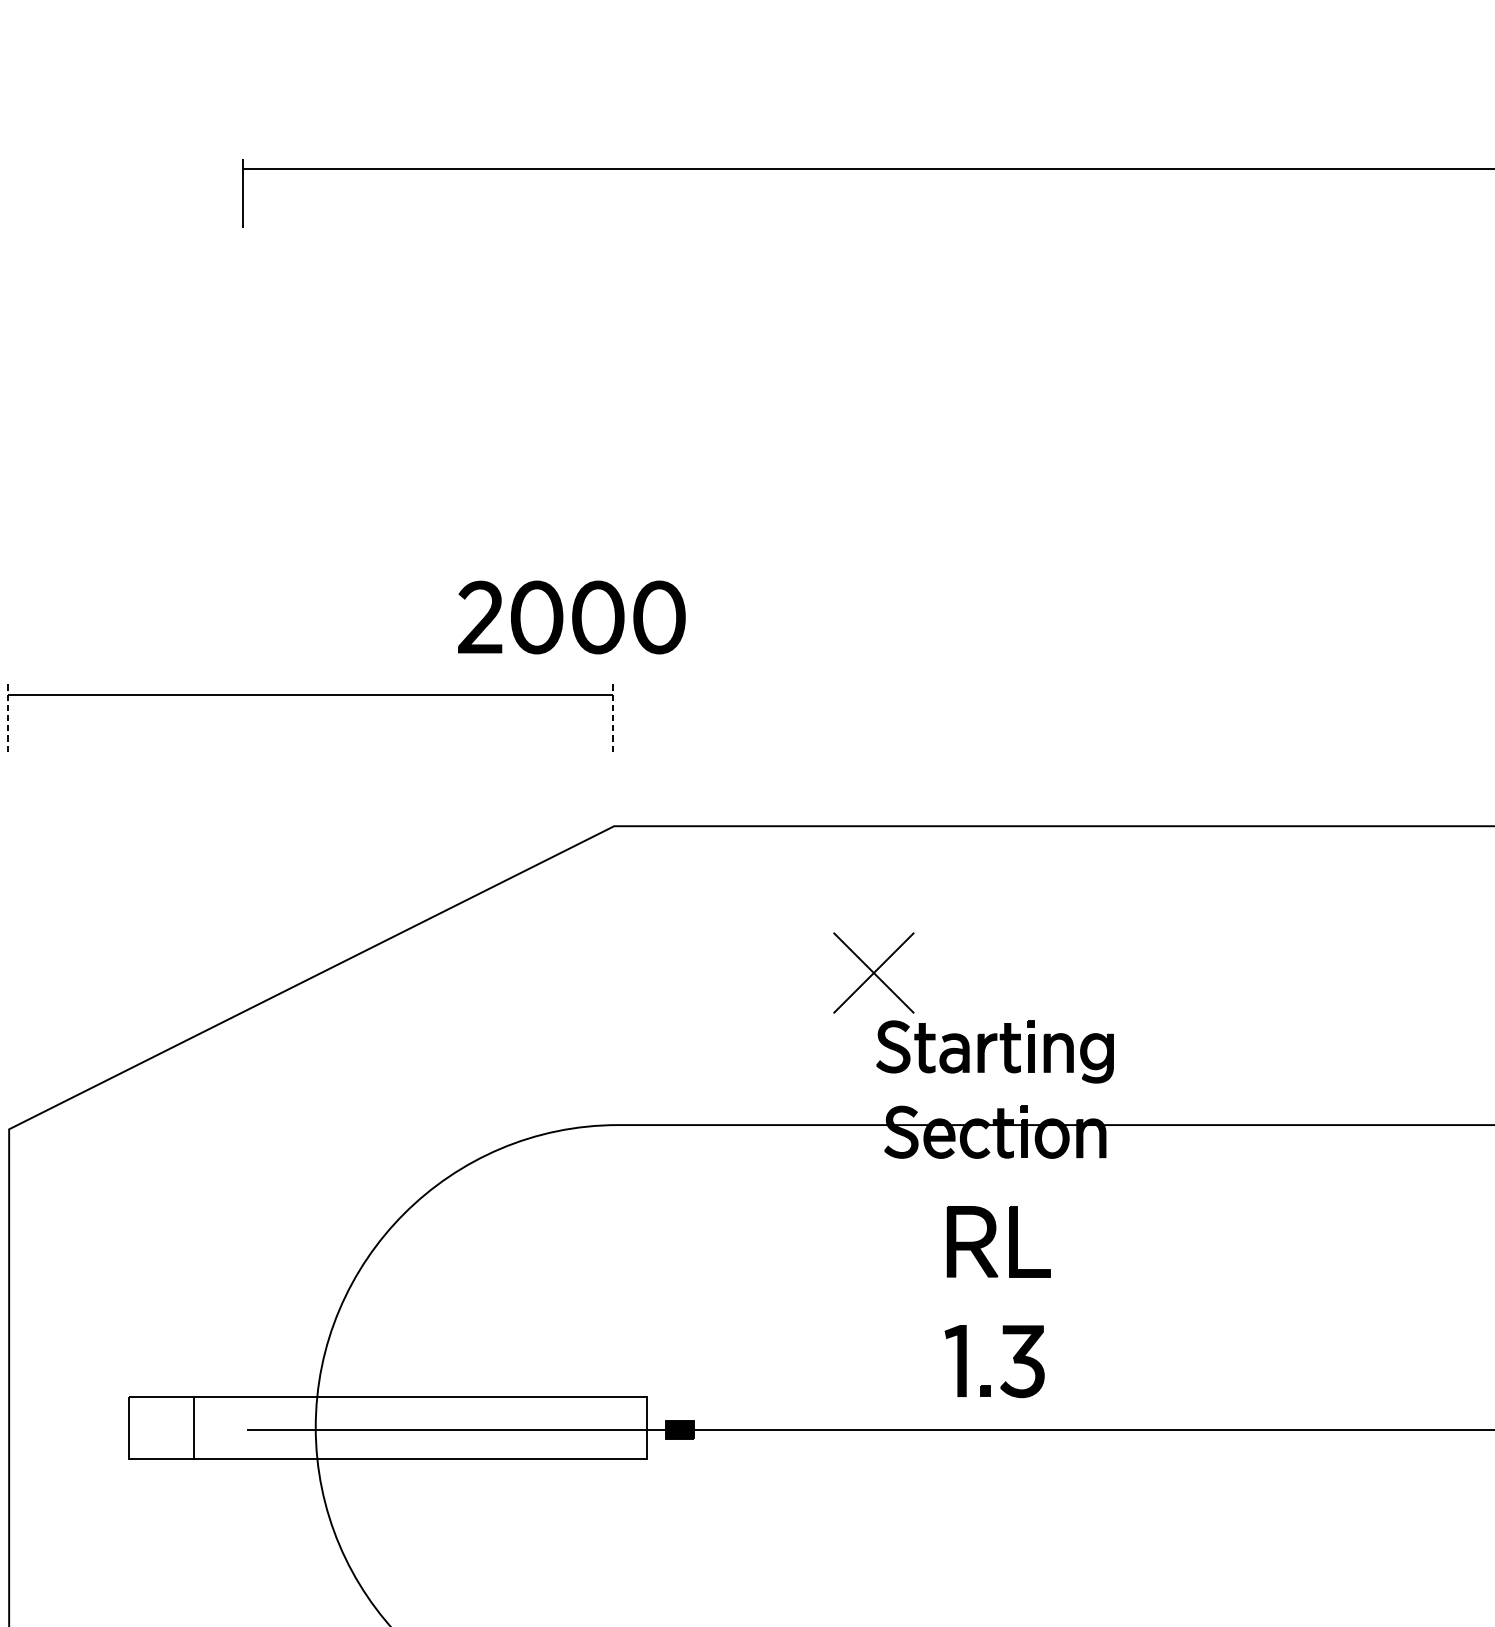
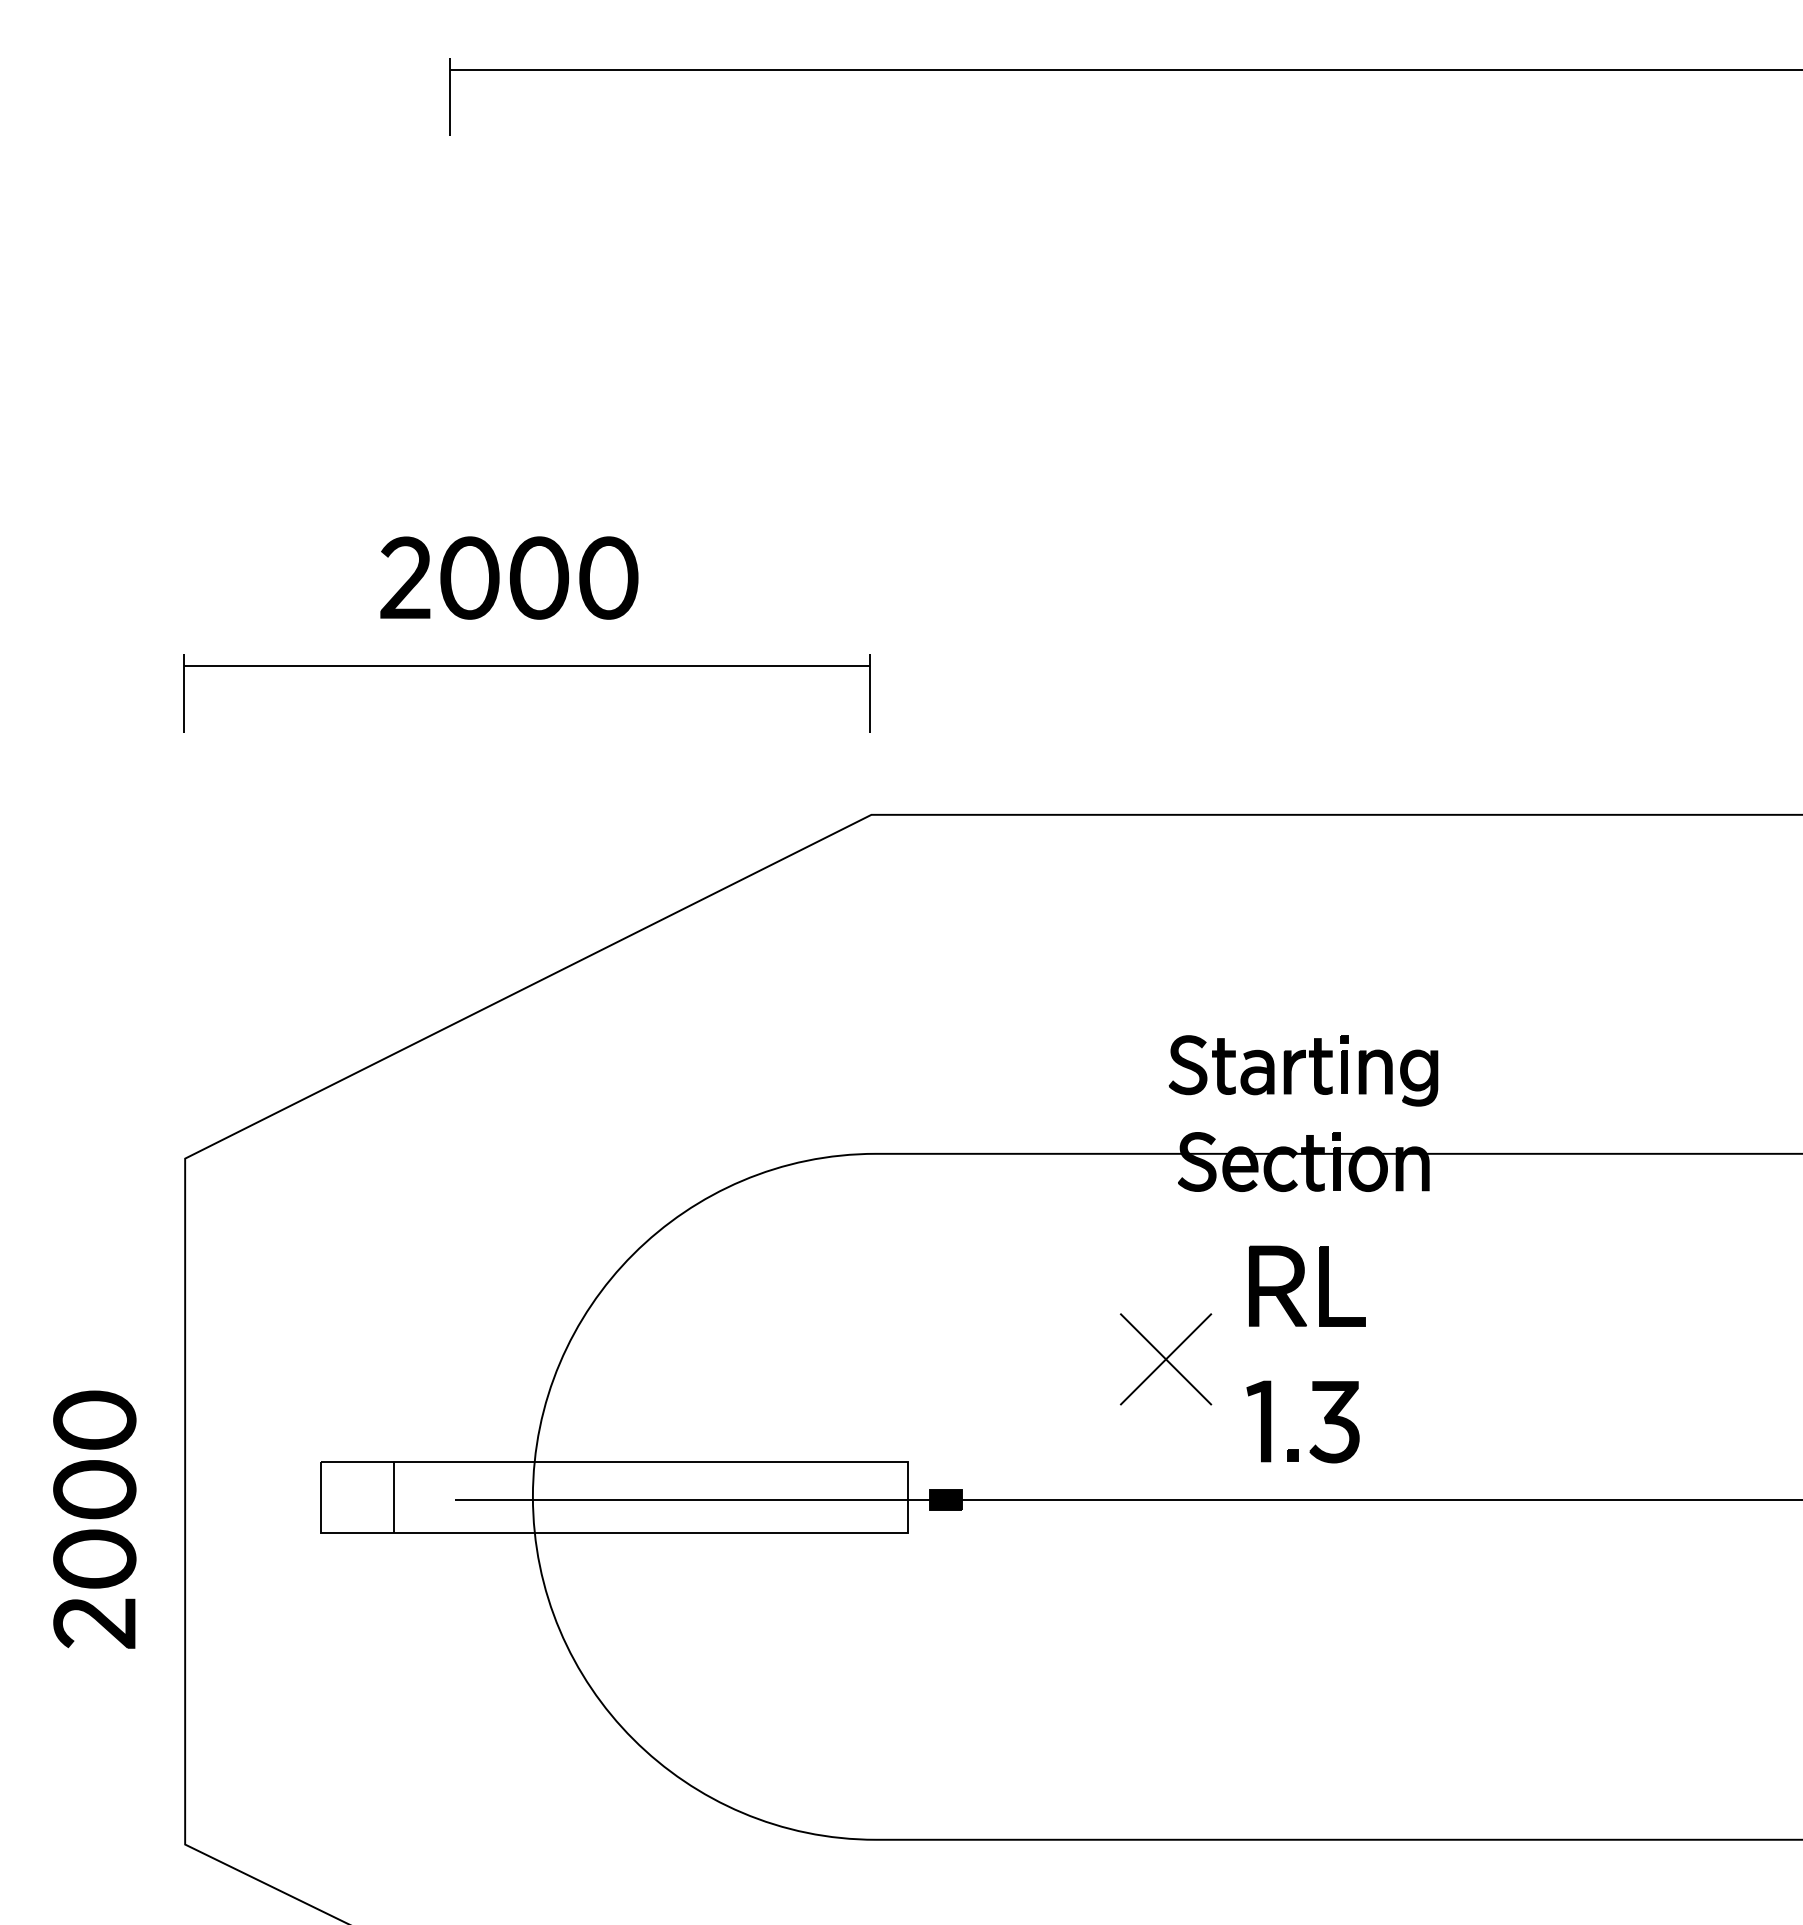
part: (571, 616) -> (509, 577), moved
line: (7, 719) -> (183, 693), dashed -> solid
line: (612, 719) -> (869, 693), dashed -> solid
part: (874, 973) -> (1166, 1359), moved

